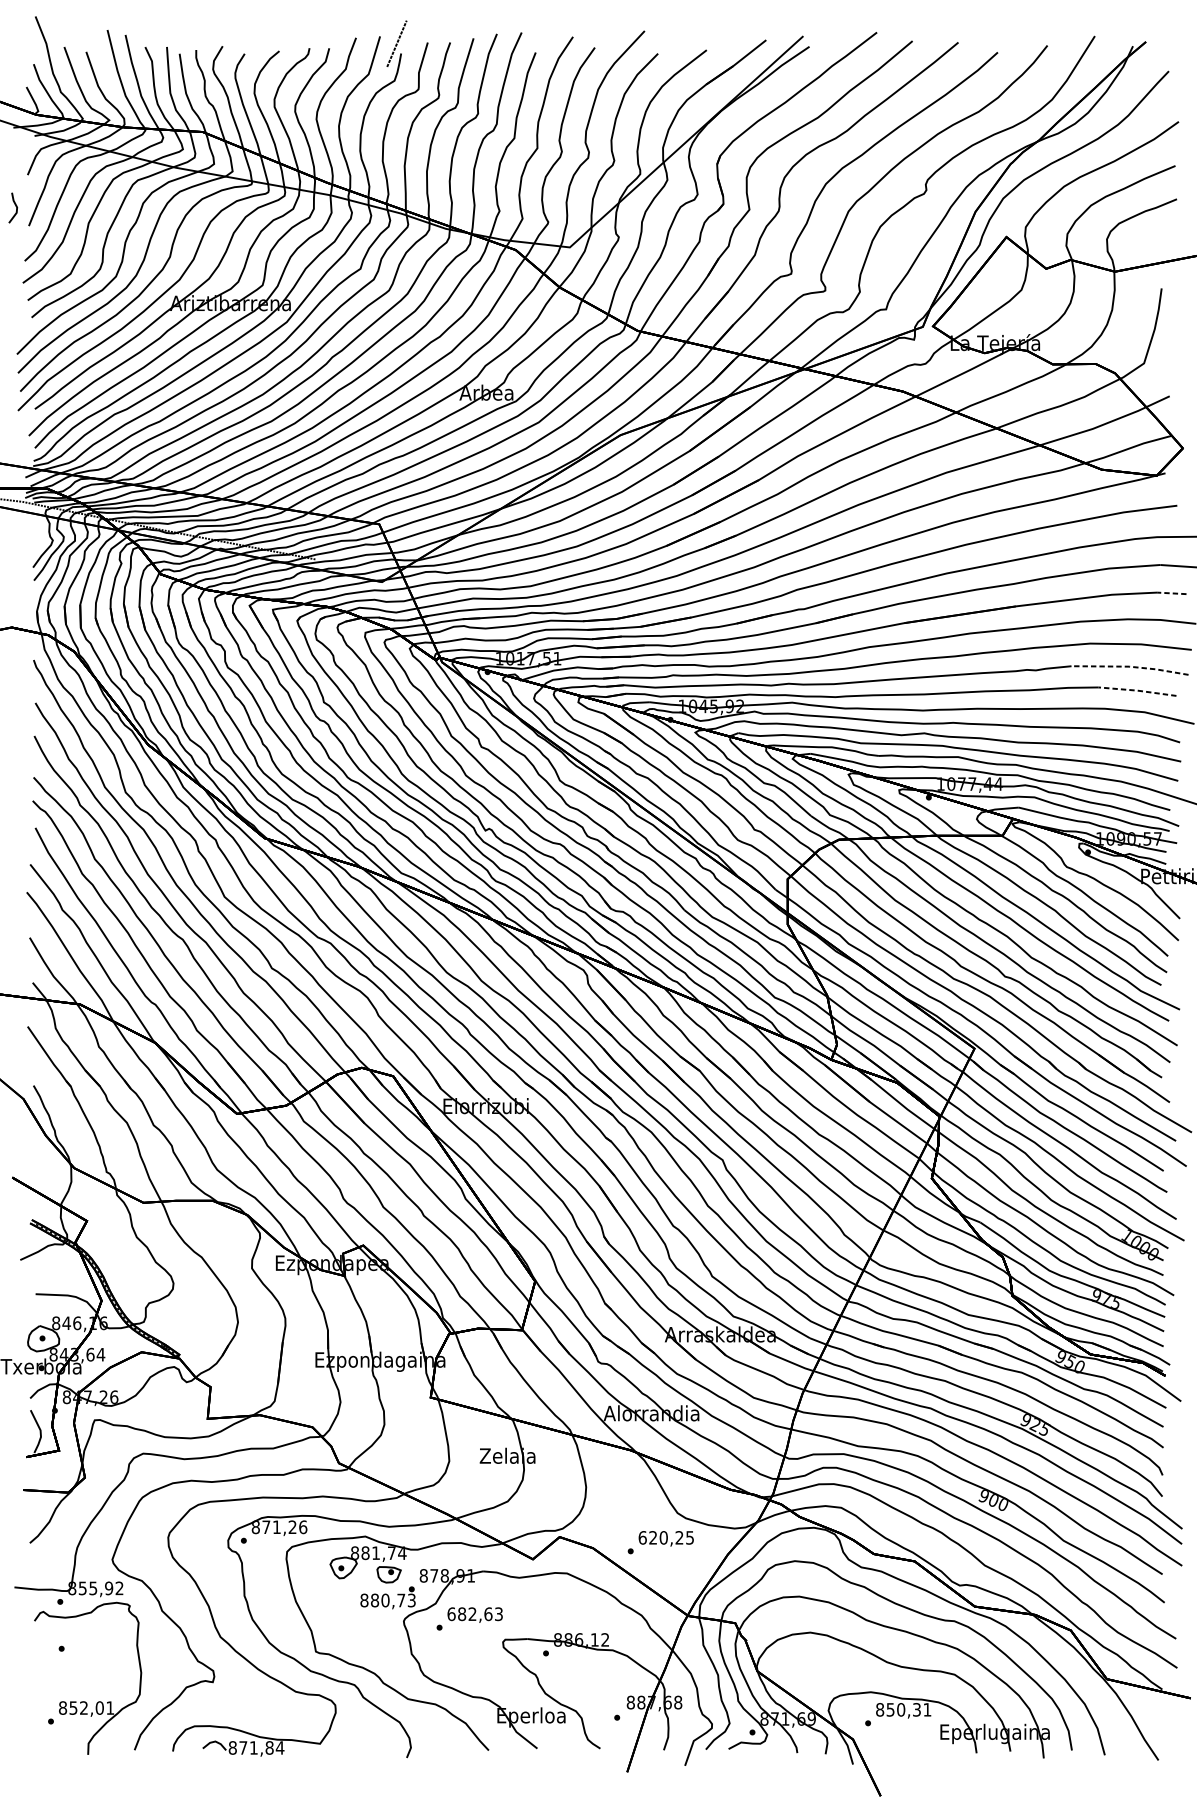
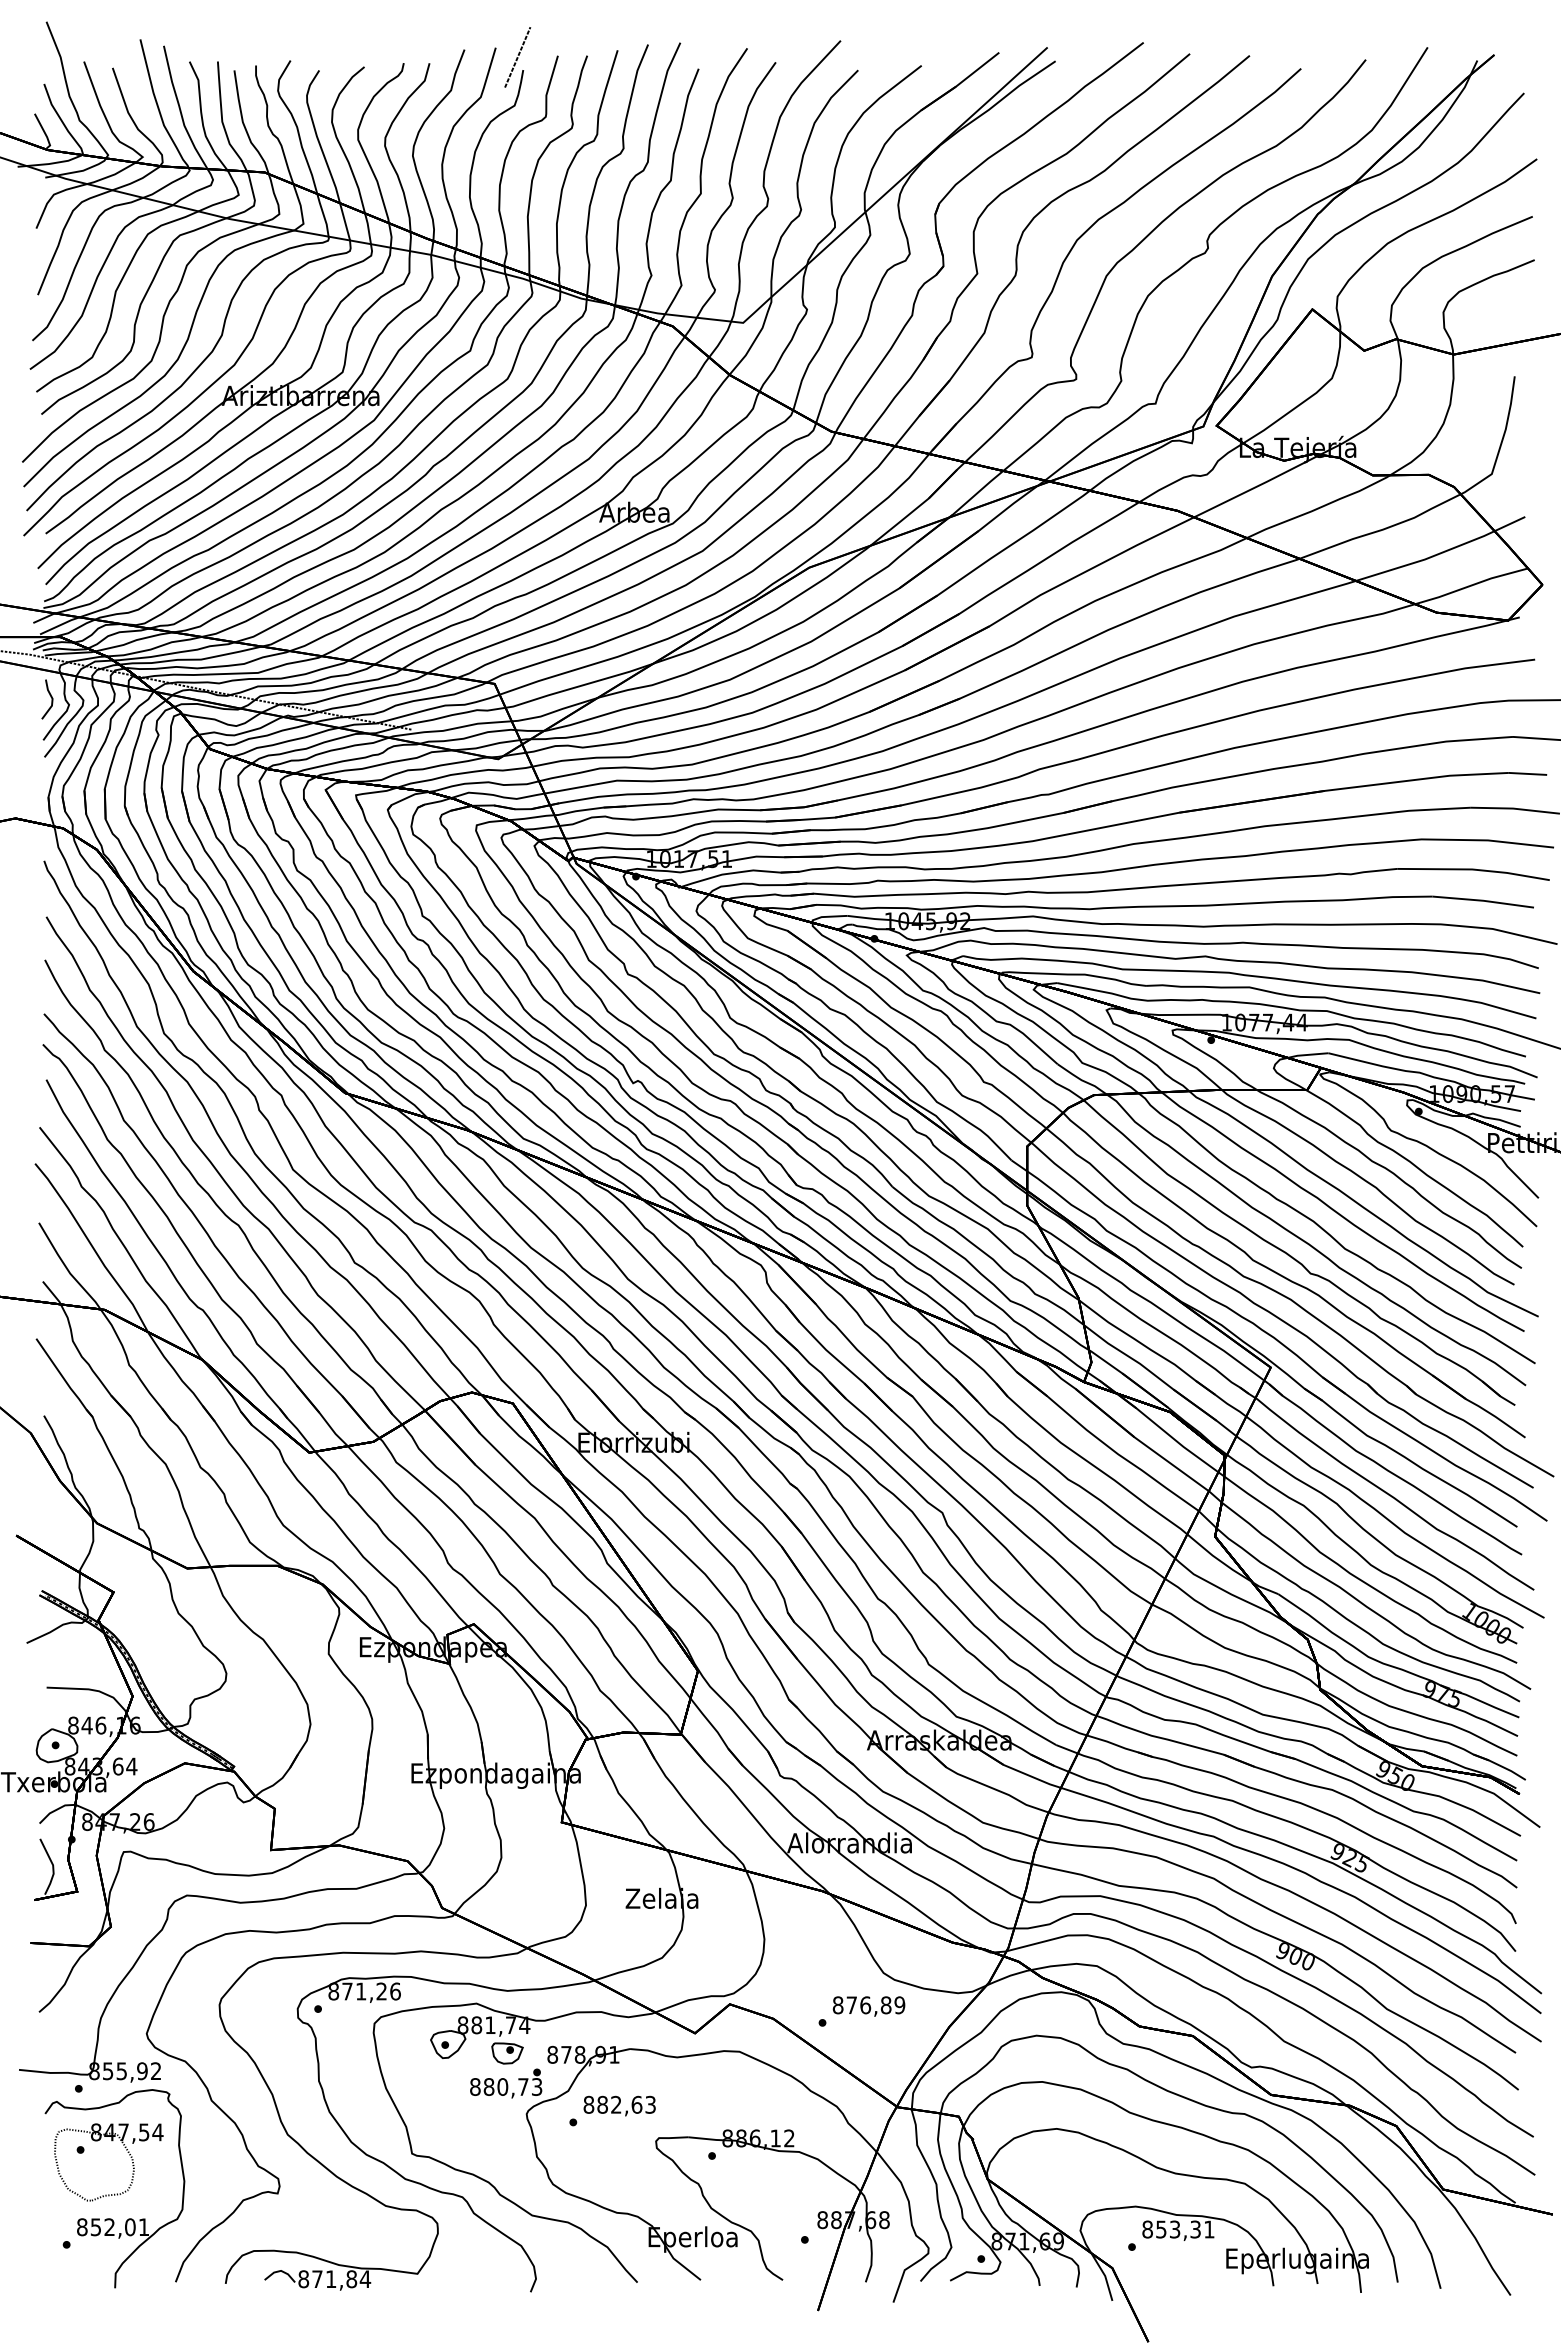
line: (15, 206) -> (50, 697), moved
line: (1171, 593) -> (1527, 773), dashed -> solid
line: (1130, 666) -> (1473, 869), dashed -> solid
line: (1137, 690) -> (1483, 900), dashed -> solid
text: (665, 1537) -> (868, 2005), 620,25 -> 876,89
text: (451, 1613) -> (588, 2104), 682,63 -> 882,63
part: (86, 1642) -> (112, 2141), added
text: (900, 1709) -> (1174, 2229), 850,31 -> 853,31

